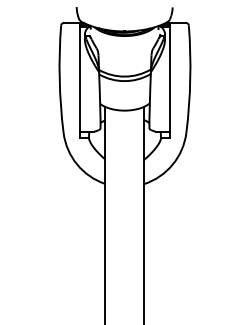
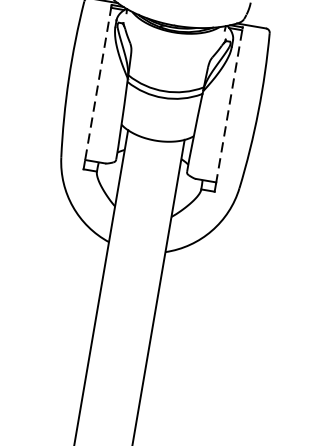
line: (79, 79) -> (97, 84), solid -> dashed
line: (170, 79) -> (229, 106), solid -> dashed

